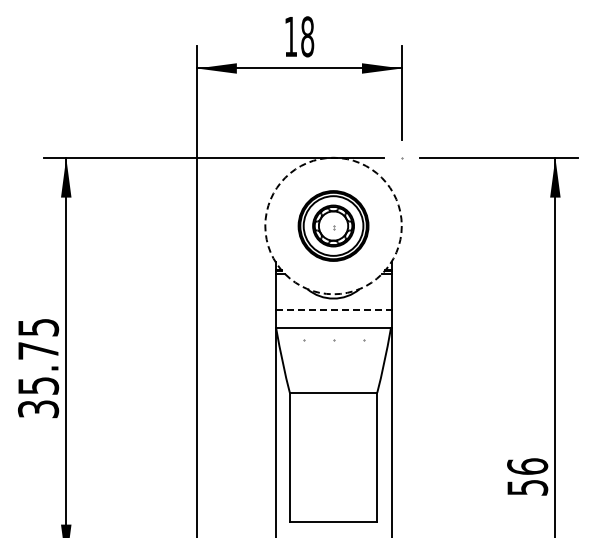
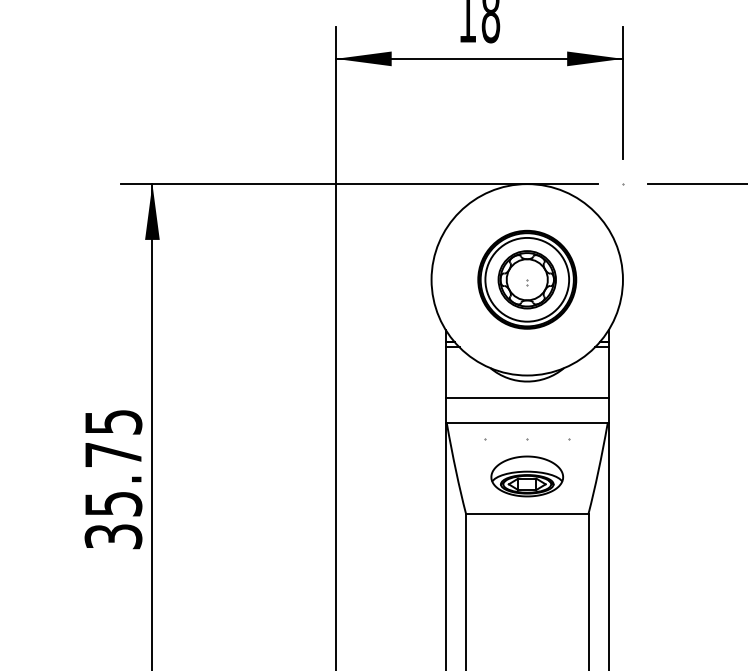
circle: (333, 225) -> (527, 279), dashed -> solid
line: (334, 310) -> (528, 398), dashed -> solid
part: (333, 366) -> (527, 476), added

